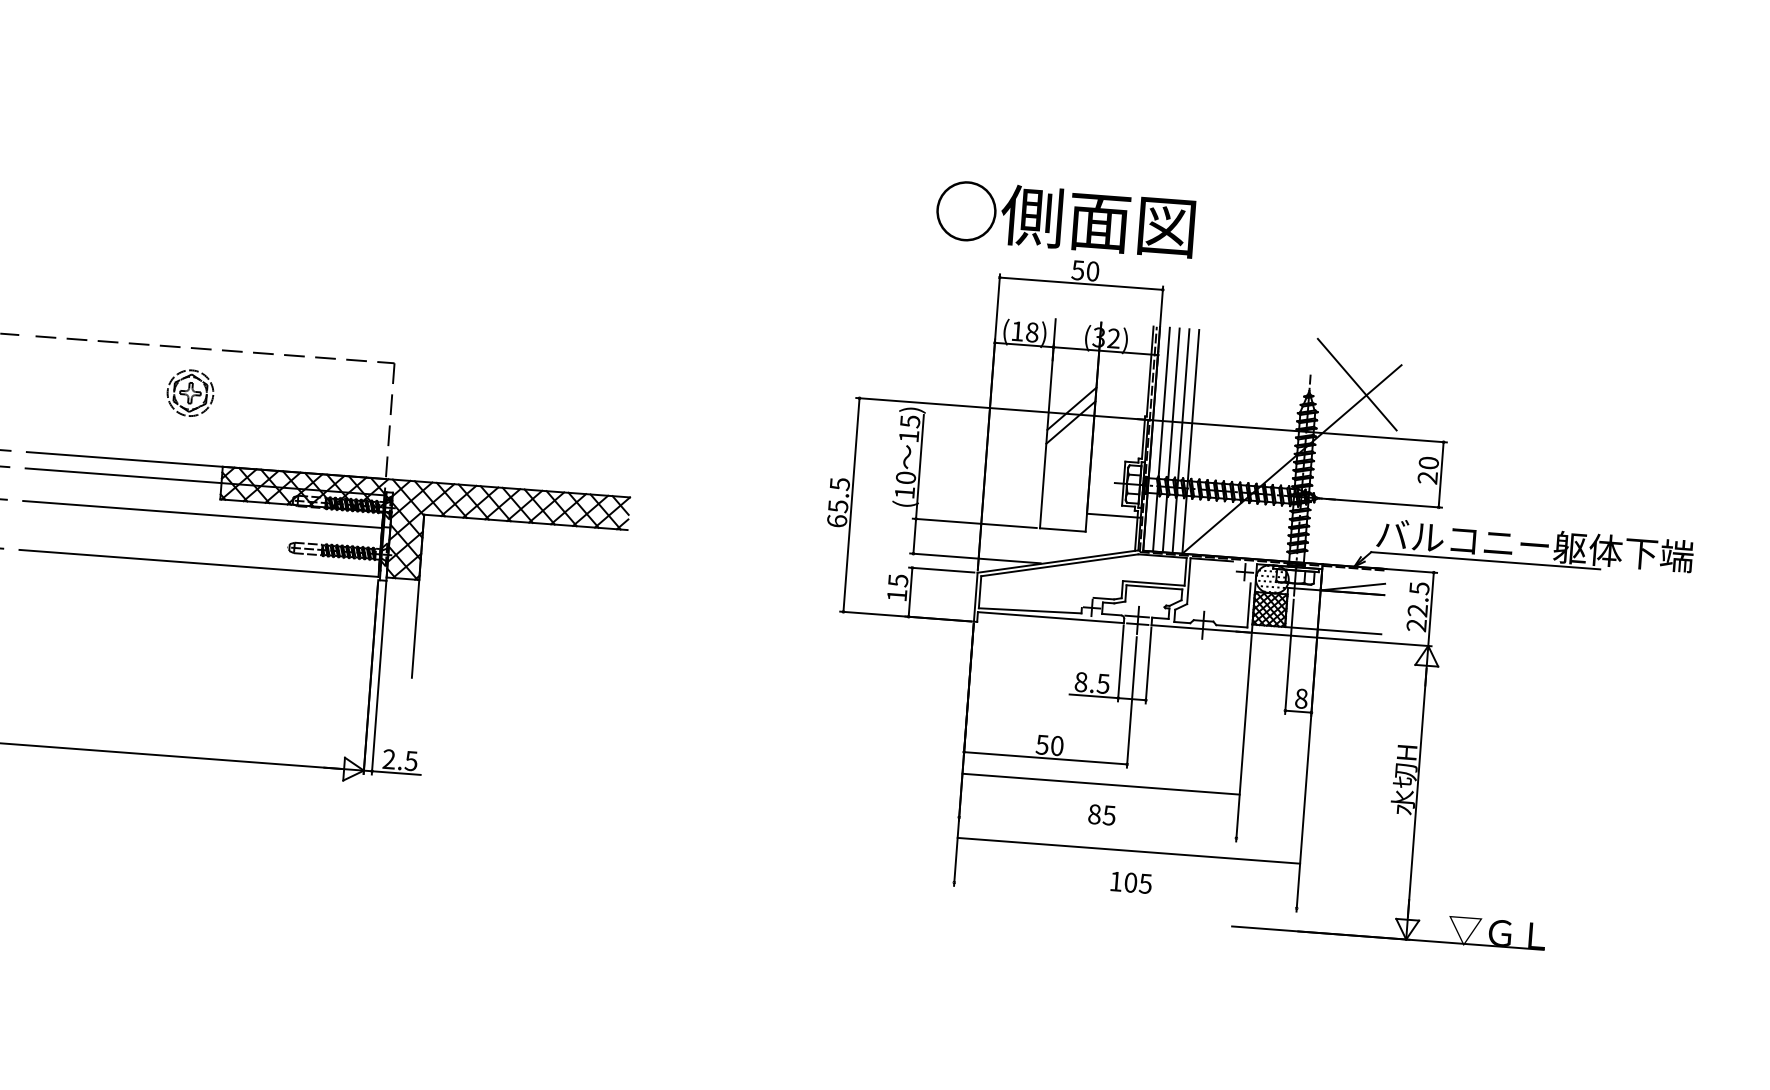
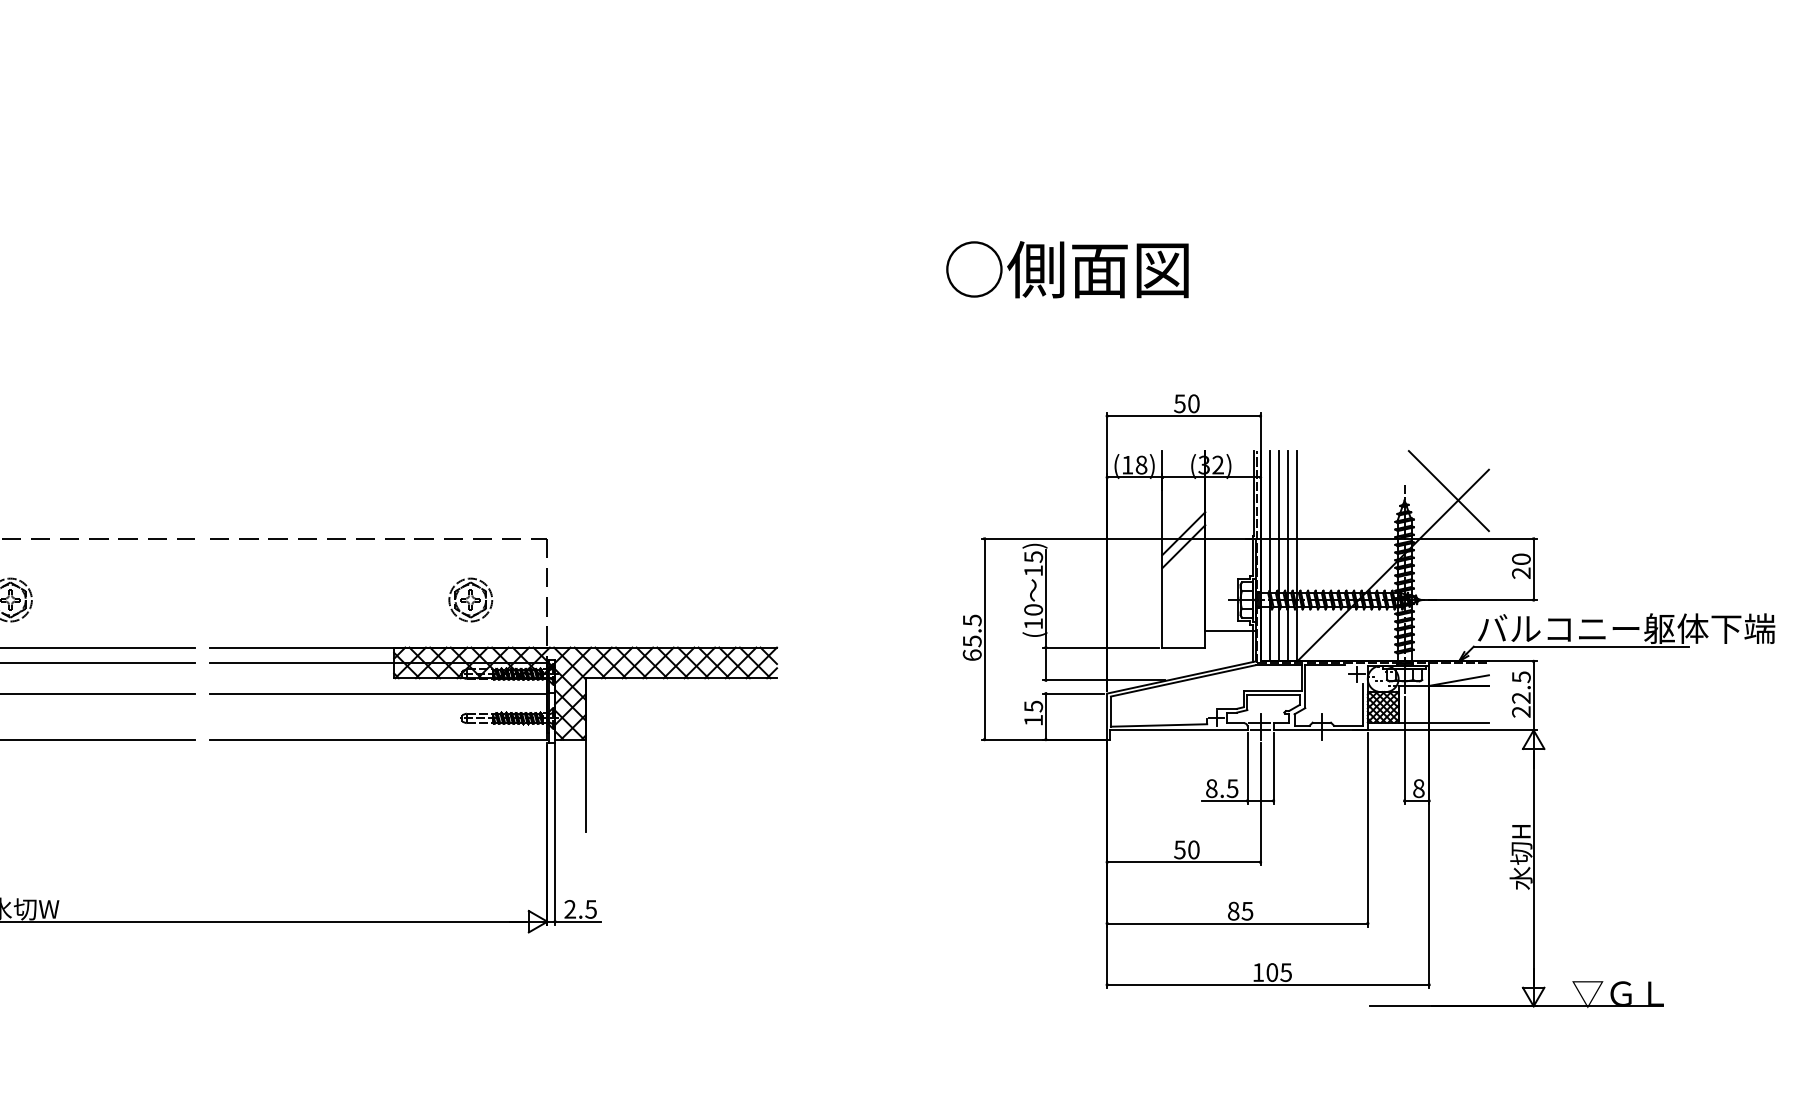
text: (1065, 218) -> (1067, 269), moved
part: (190, 392) -> (470, 599), moved
line: (1101, 784) -> (1237, 923), moved
line: (1129, 850) -> (1268, 984), moved

